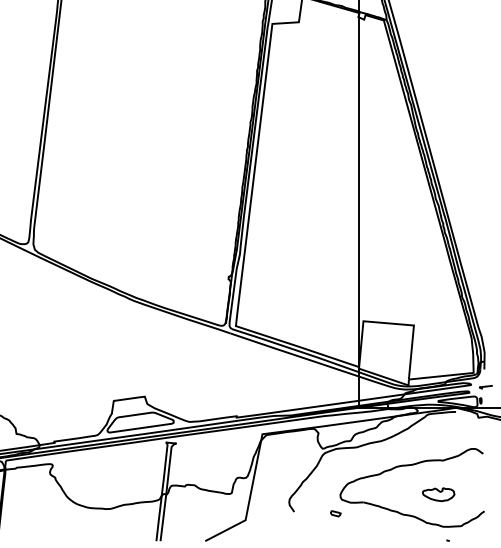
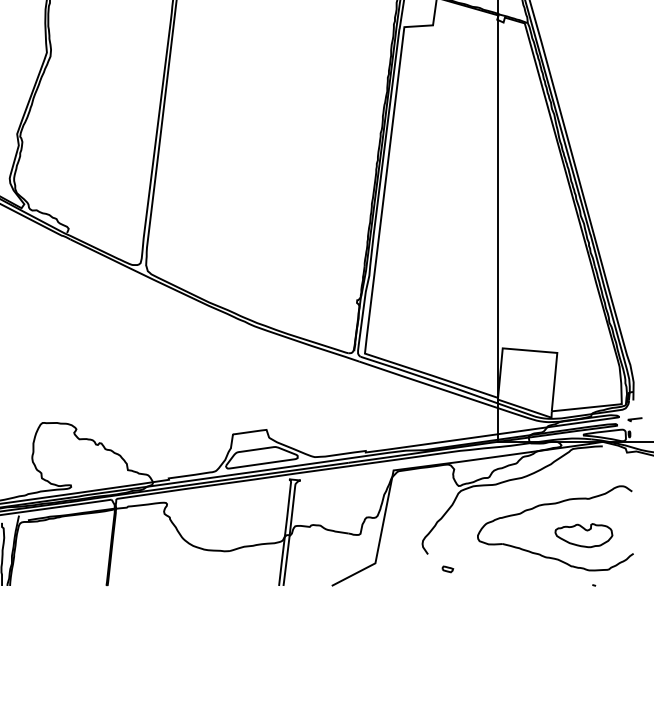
part: (438, 494) -> (583, 535), size x1.67
part: (335, 513) -> (447, 569), moved

